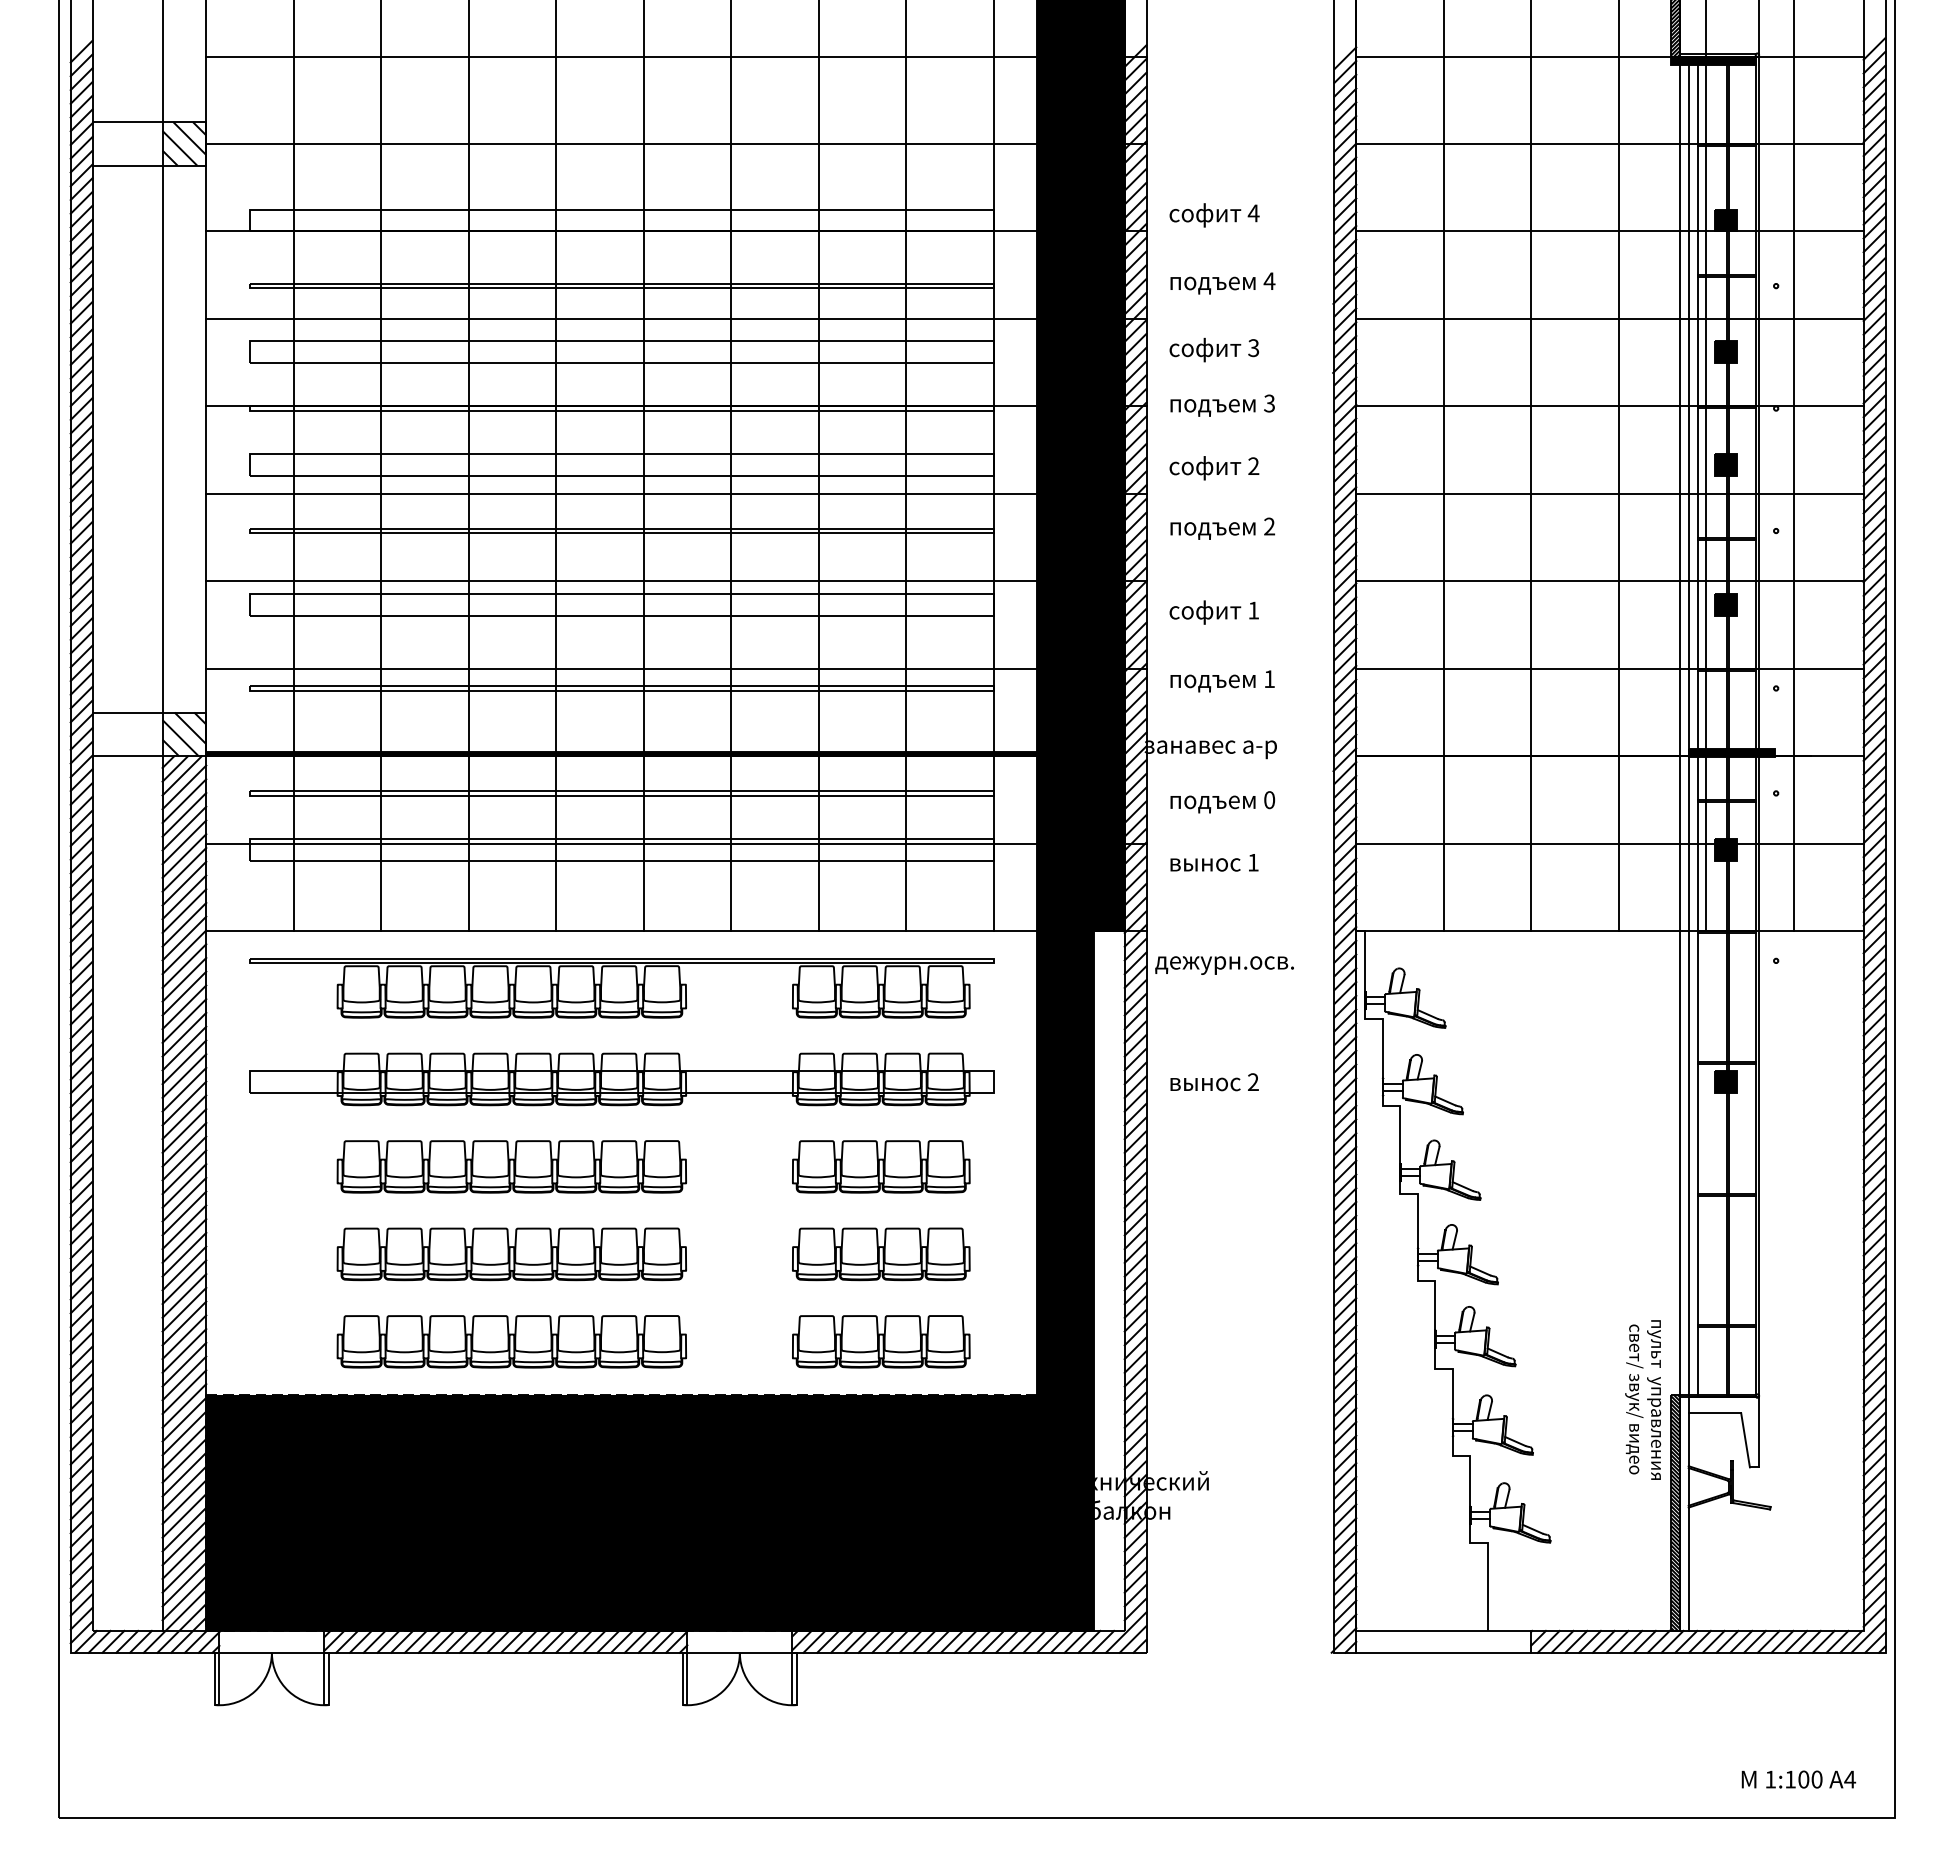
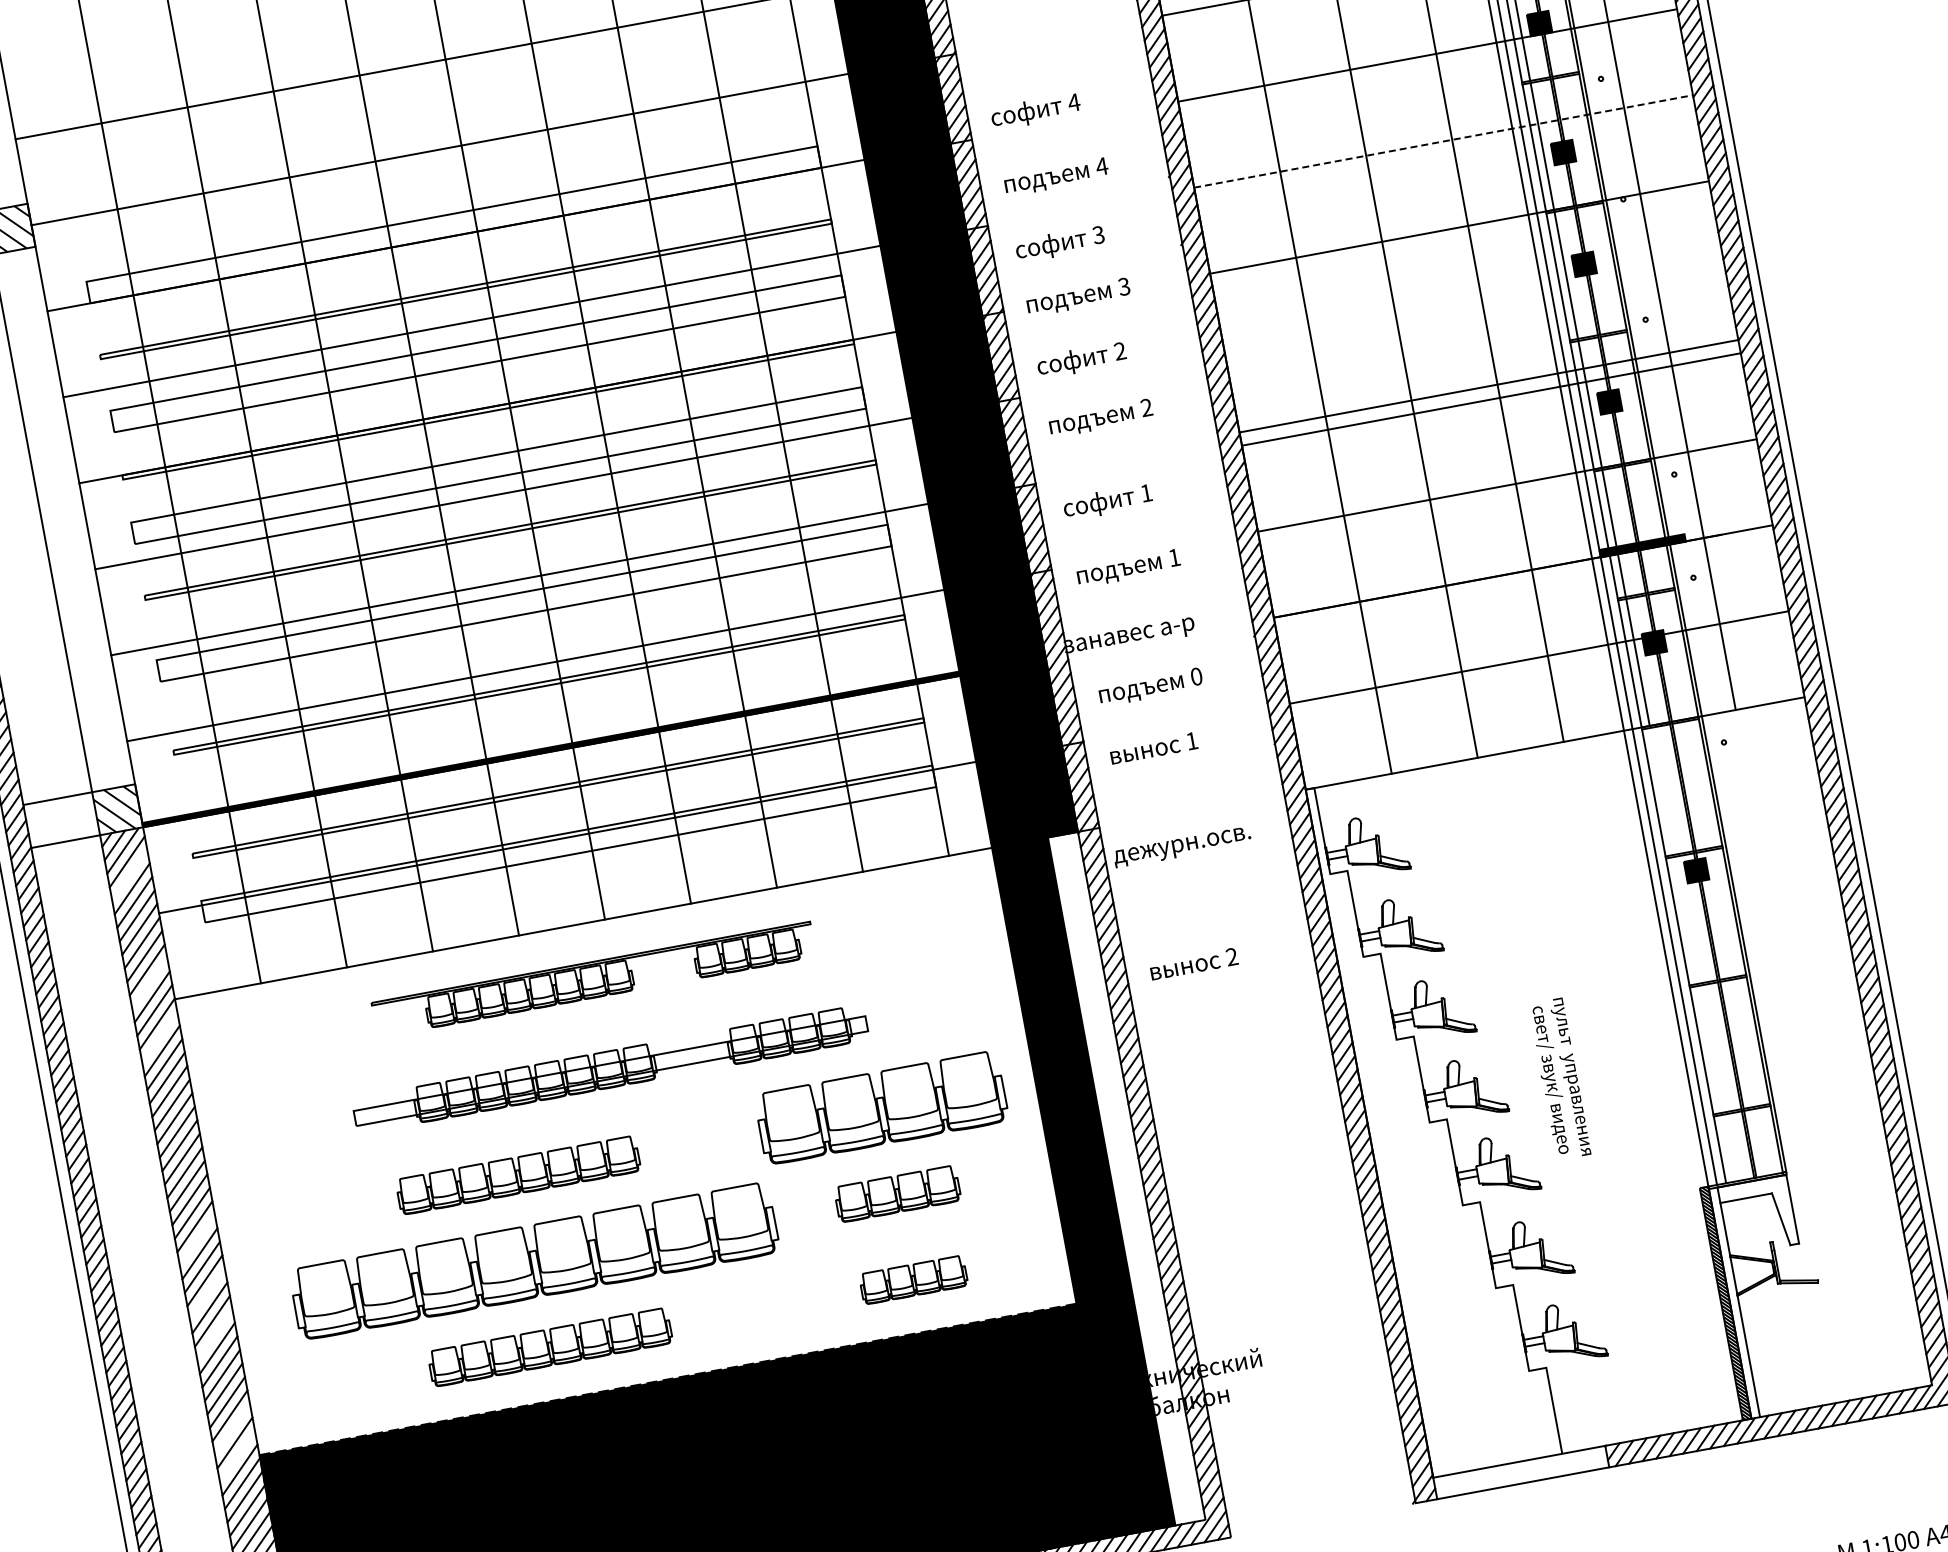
line: (1609, 318) -> (1443, 141), solid -> dashed
line: (1609, 493) -> (1488, 385), moved
line: (184, 800) -> (129, 874), removed
line: (184, 910) -> (149, 982), removed
line: (184, 965) -> (159, 1037), removed
part: (621, 988) -> (593, 979), size x0.6
part: (621, 1079) -> (610, 1069), size x0.7
part: (511, 1166) -> (517, 1175), size x0.7
part: (881, 1166) -> (881, 1107), size x1.4
line: (184, 1172) -> (197, 1240), removed
line: (184, 1227) -> (207, 1294), removed
part: (511, 1254) -> (534, 1261), size x1.4
part: (881, 1254) -> (897, 1194), size x0.7
line: (184, 1268) -> (215, 1334), removed
part: (511, 1341) -> (549, 1347), size x0.7
part: (881, 1341) -> (913, 1279), size x0.6
line: (184, 1364) -> (232, 1429), removed
line: (184, 1392) -> (237, 1456), removed
text: (1643, 1399) -> (1559, 1078), moved

